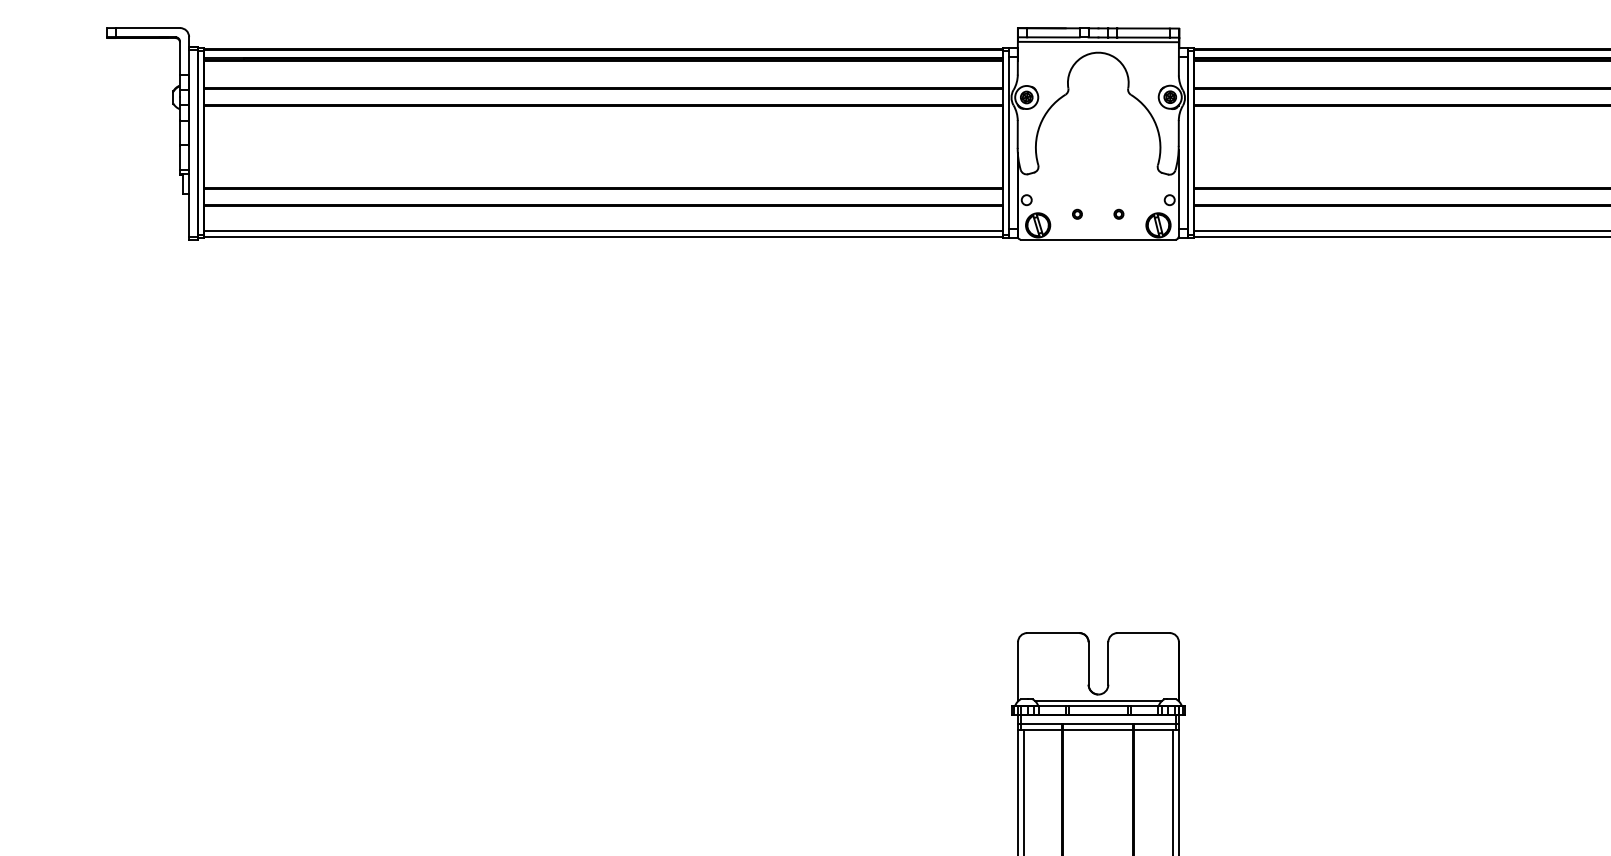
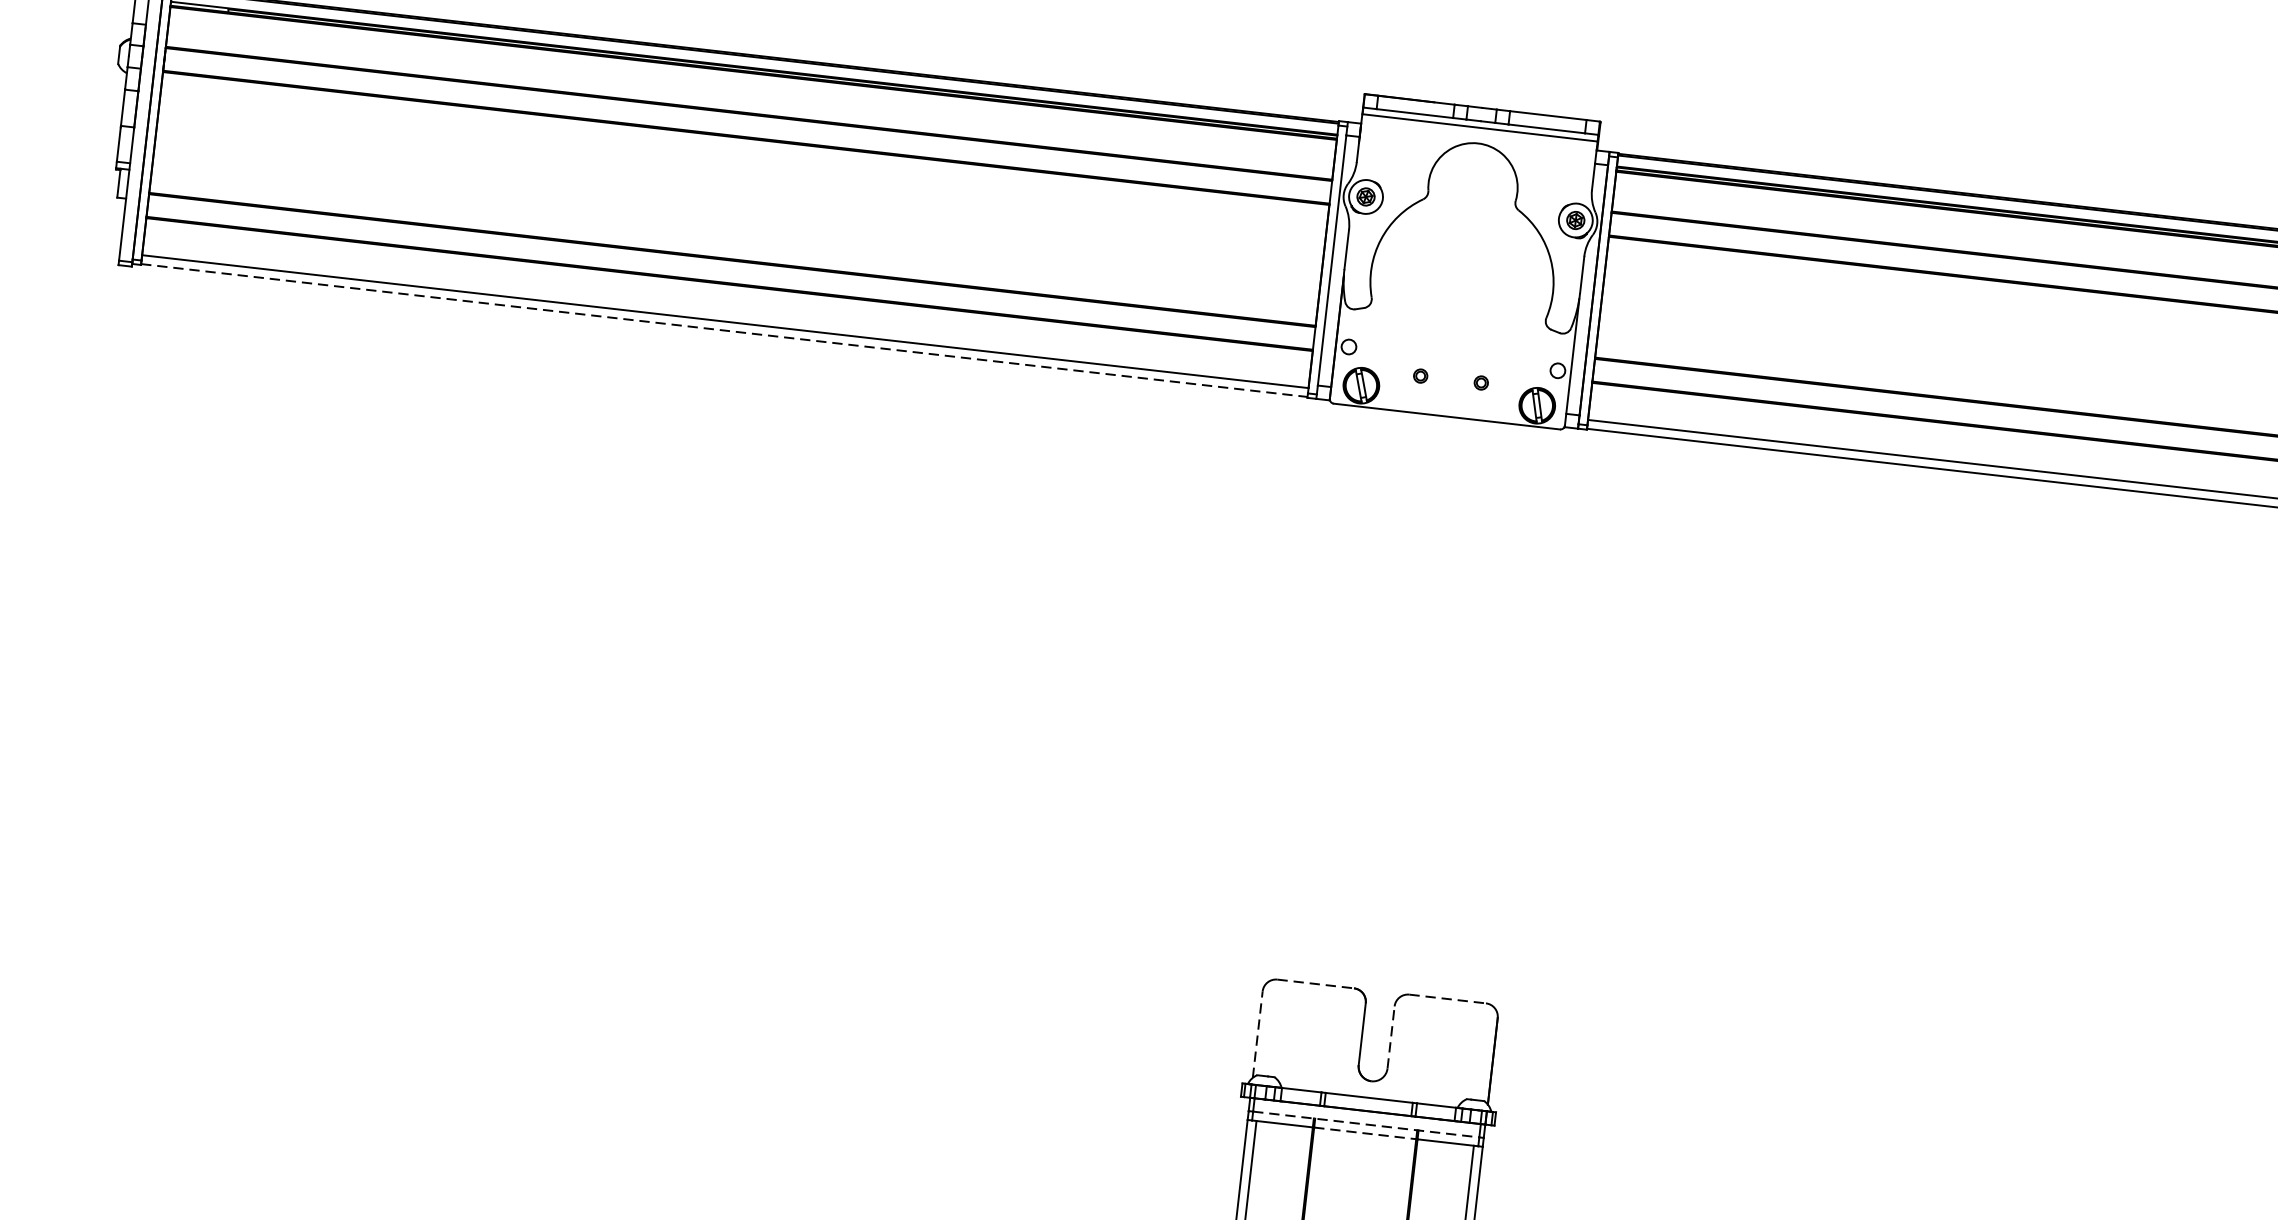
line: (603, 237) -> (724, 331), solid -> dashed
line: (1053, 633) -> (1315, 984), solid -> dashed
line: (1144, 633) -> (1448, 999), solid -> dashed
line: (1108, 662) -> (1391, 1036), solid -> dashed
line: (1018, 671) -> (1258, 1034), solid -> dashed
line: (1098, 701) -> (1370, 1091), removed
line: (1098, 724) -> (1366, 1125), solid -> dashed
line: (1098, 730) -> (1365, 1133), solid -> dashed

